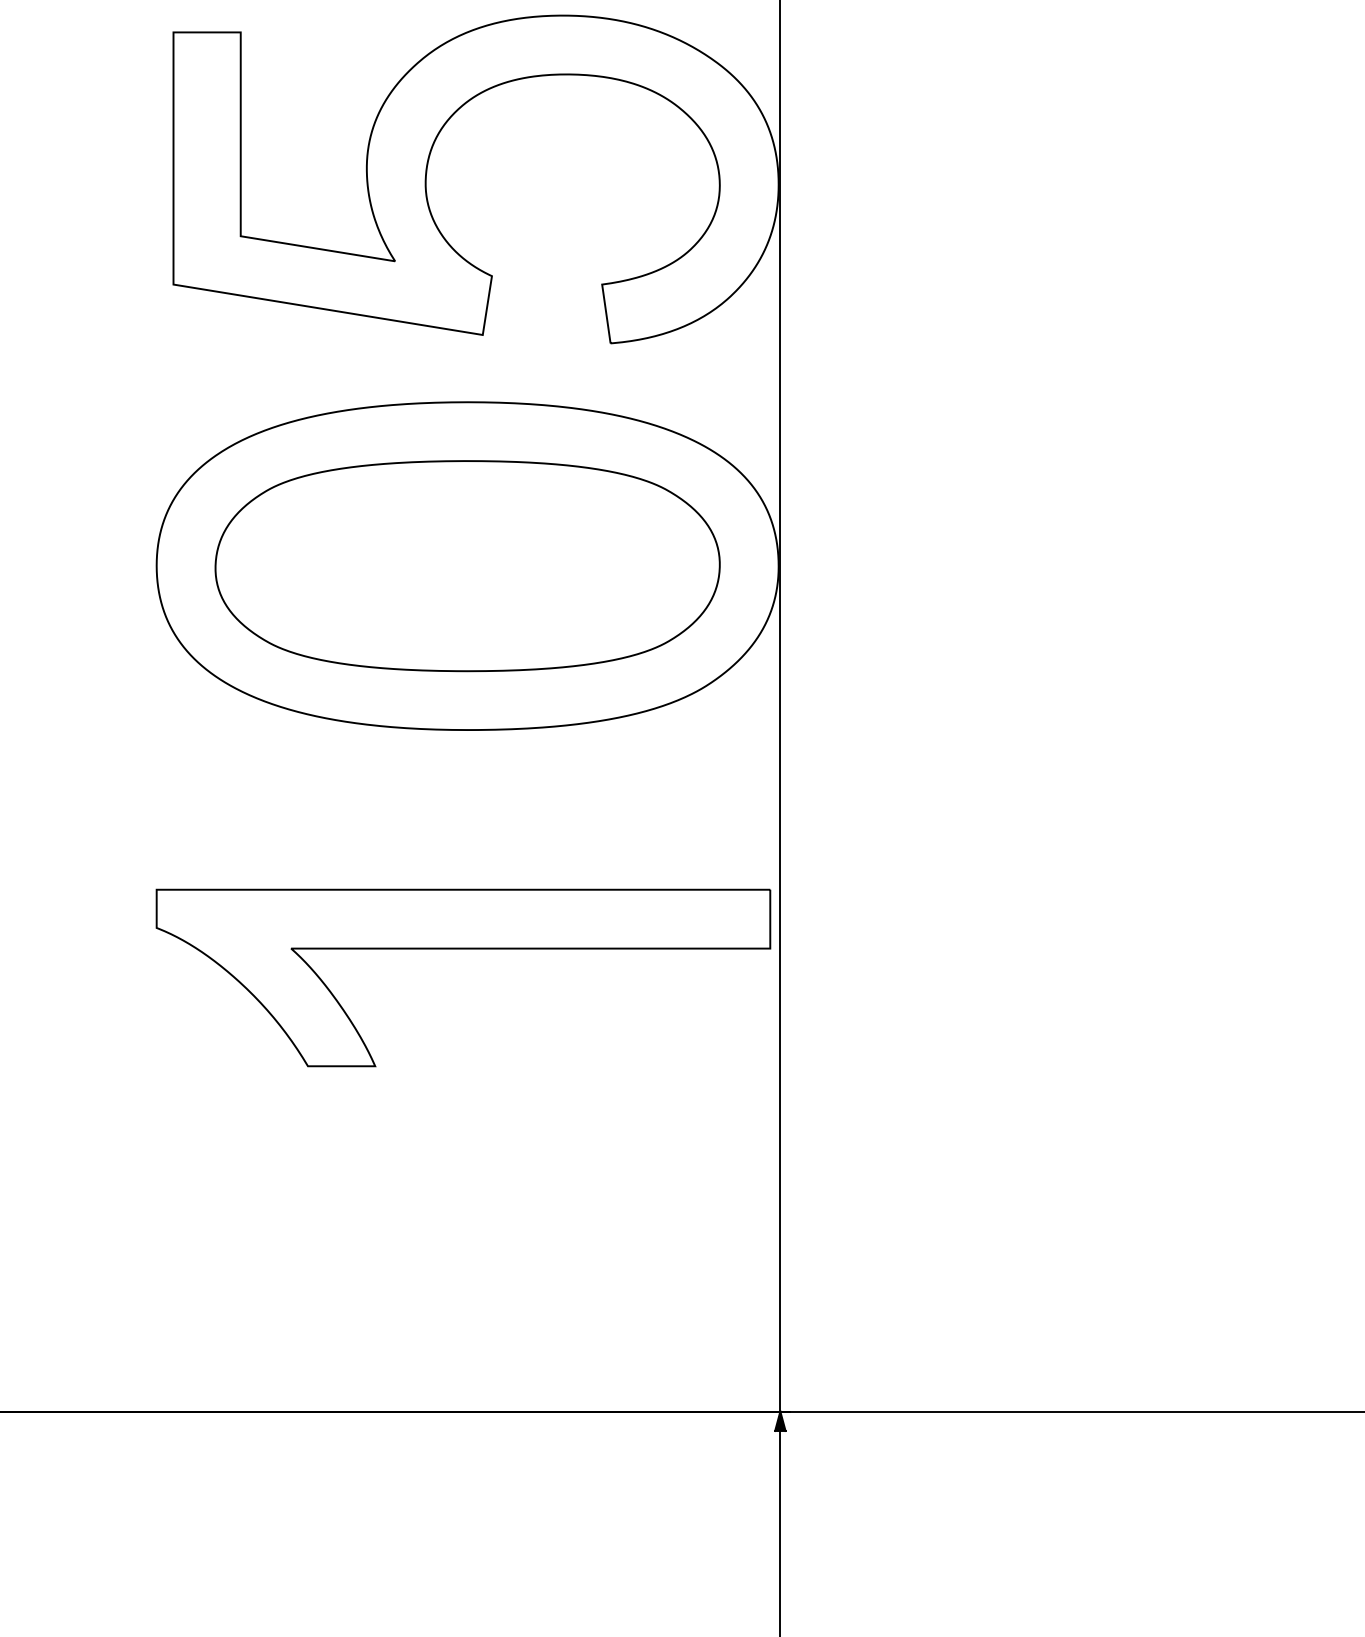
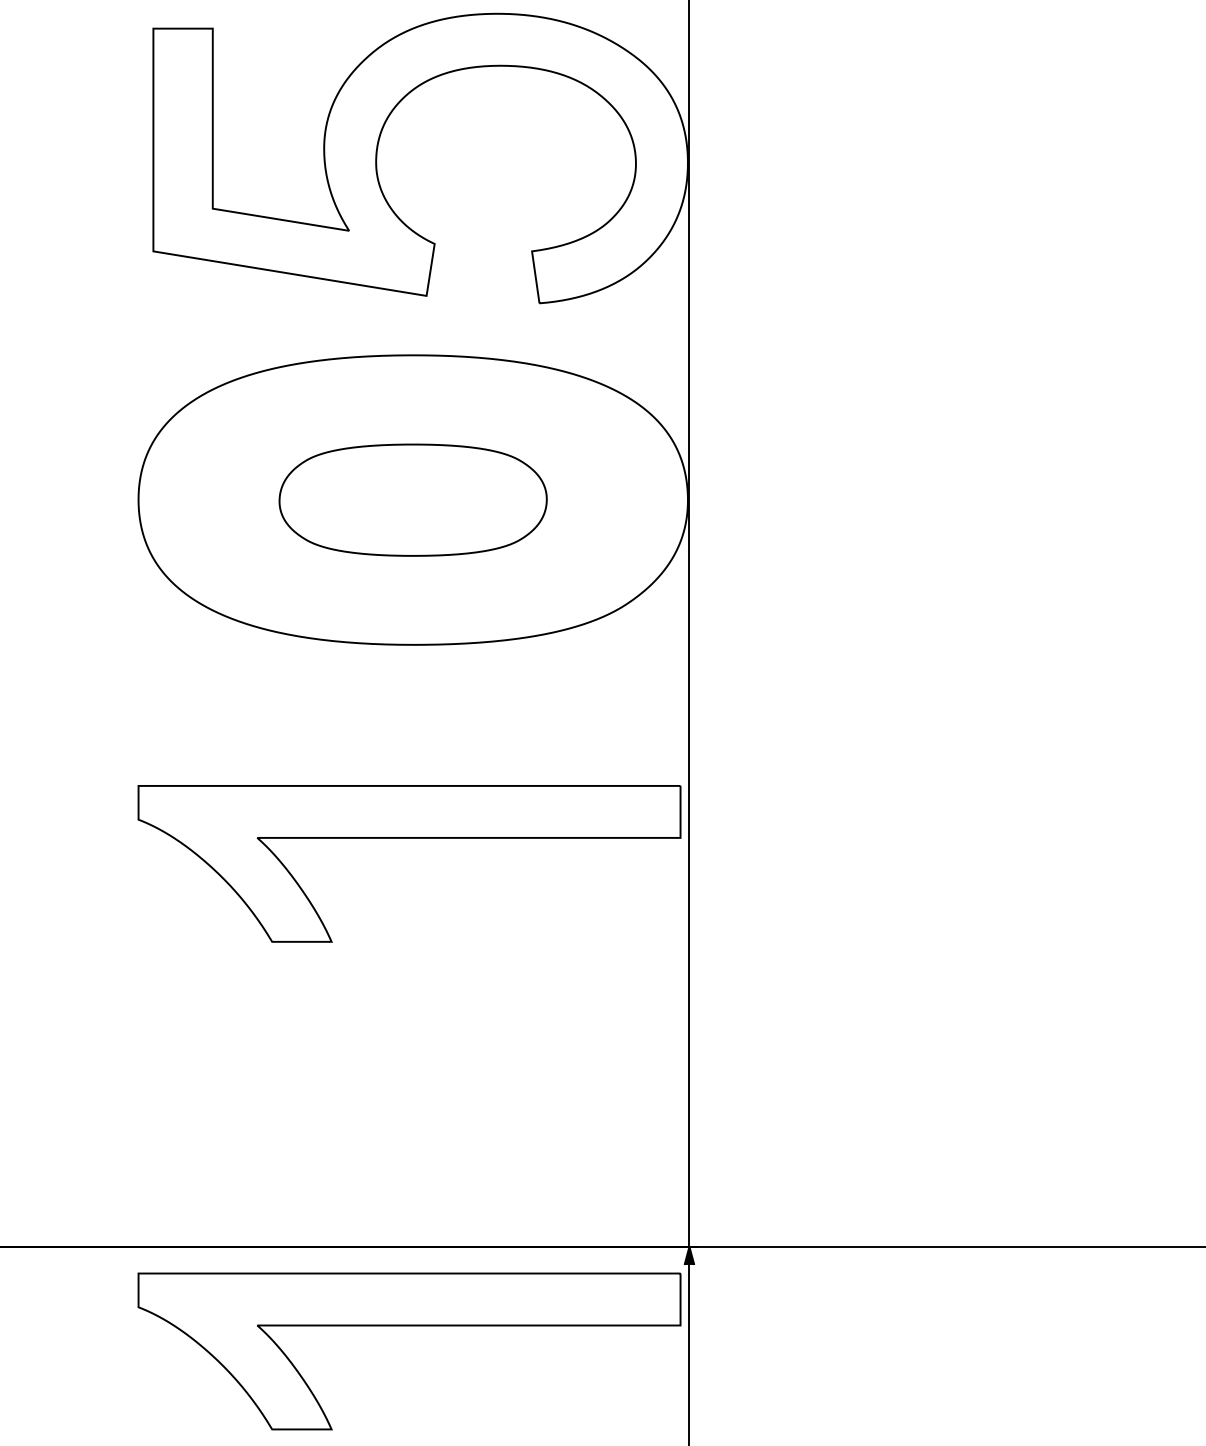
part: (467, 566) -> (413, 500), size x0.6
part: (463, 1501) -> (409, 1326), added

